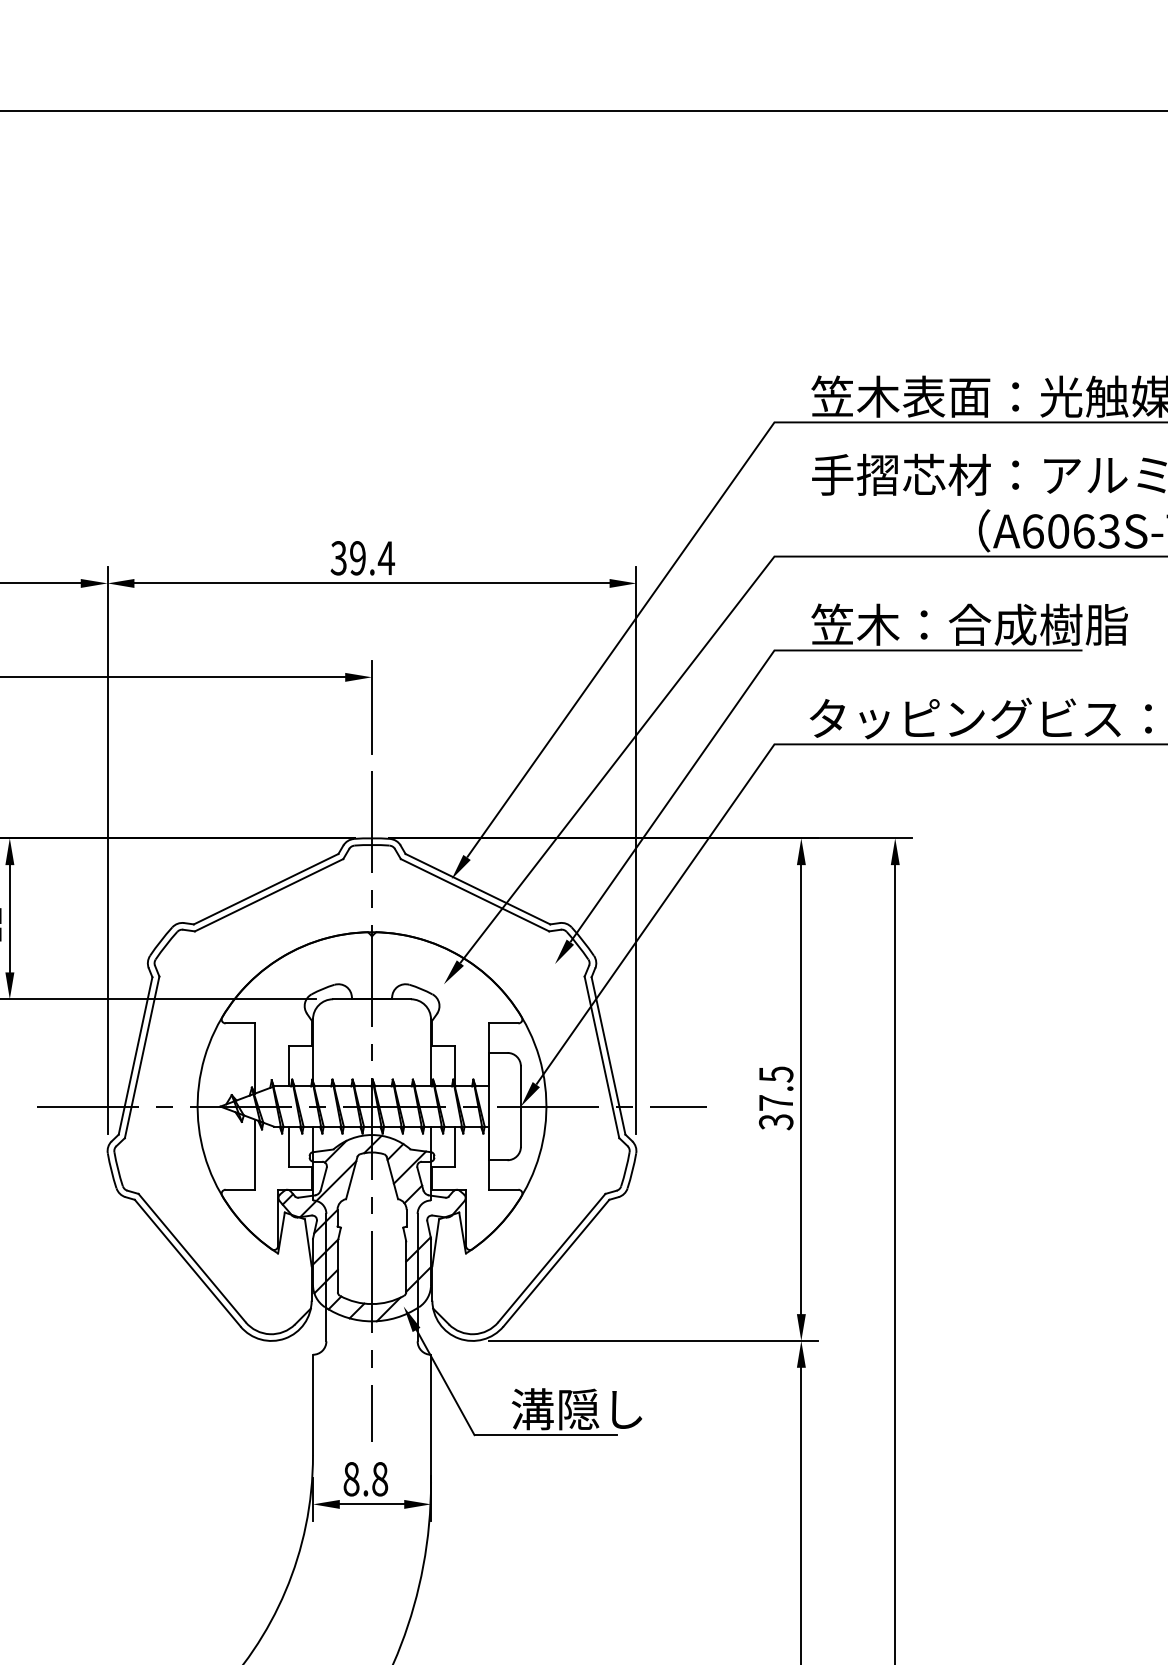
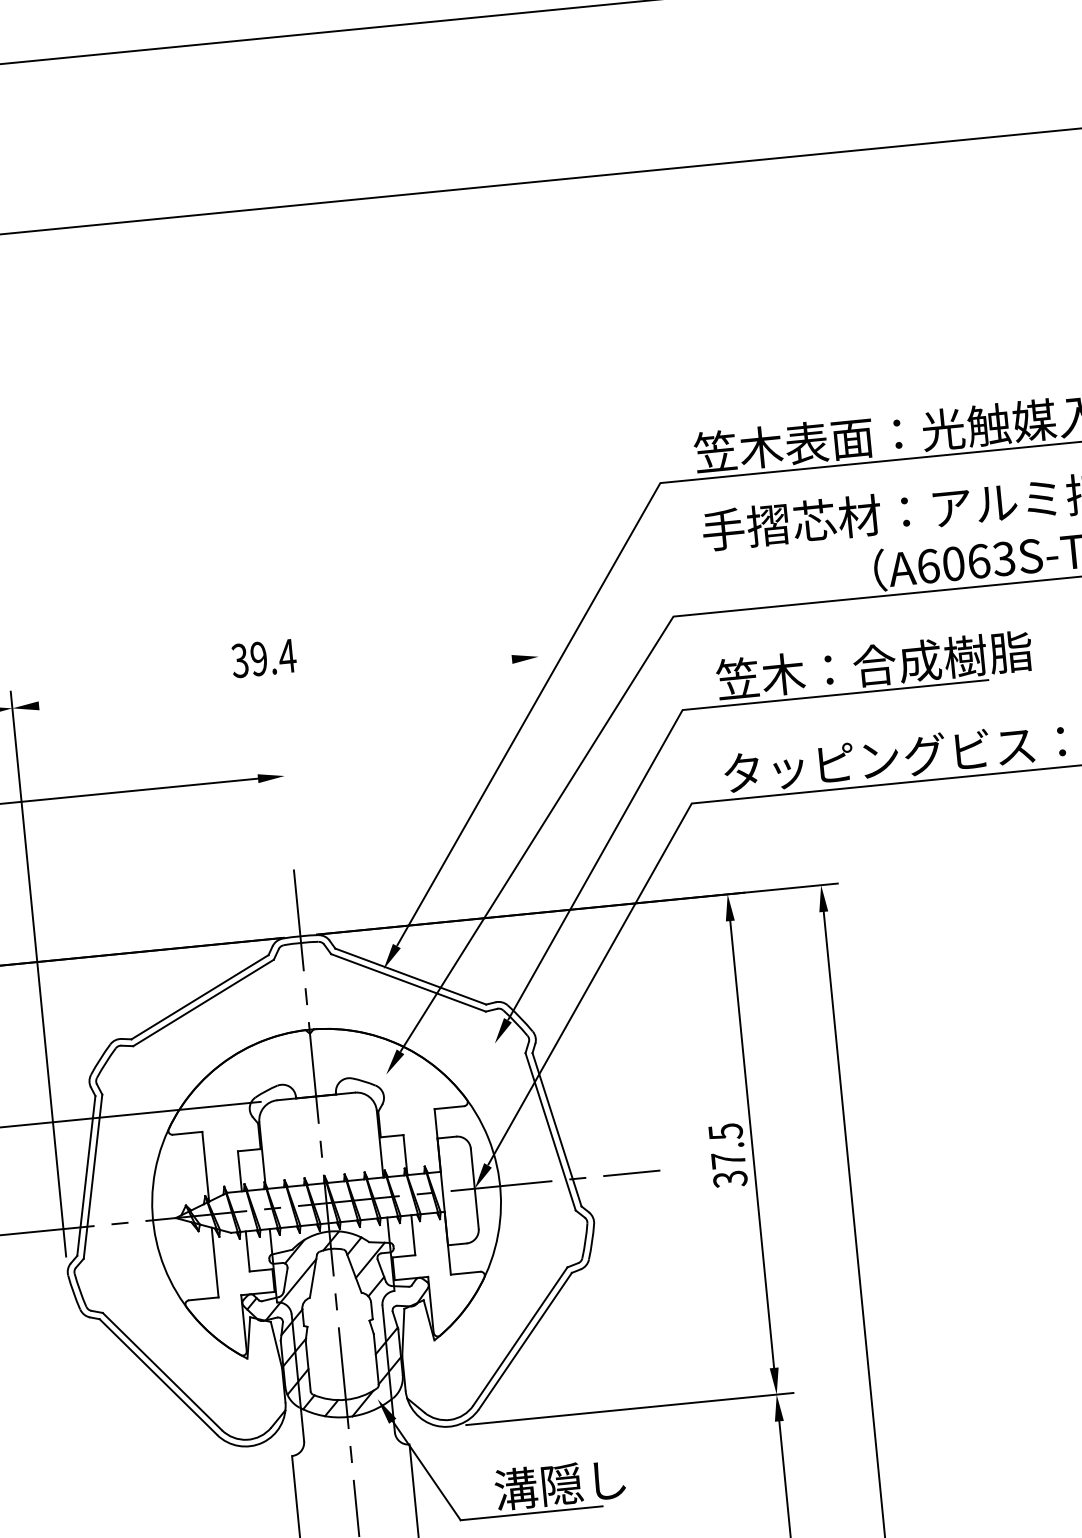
line: (371, 583) -> (275, 682), removed
line: (372, 707) -> (288, 806), removed
line: (636, 850) -> (564, 922), removed

